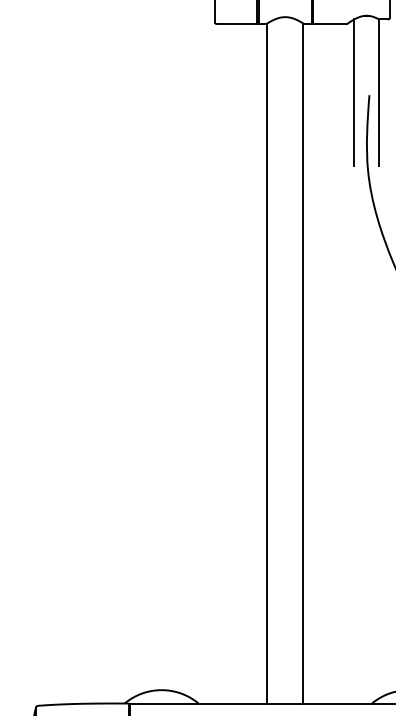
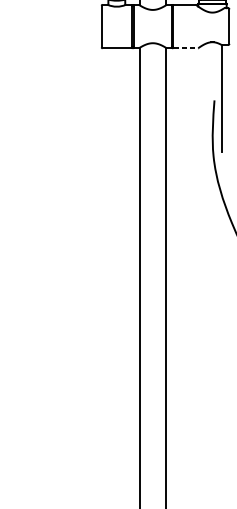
line: (330, 24) -> (185, 48), solid -> dashed
line: (354, 92) -> (203, 98), removed

